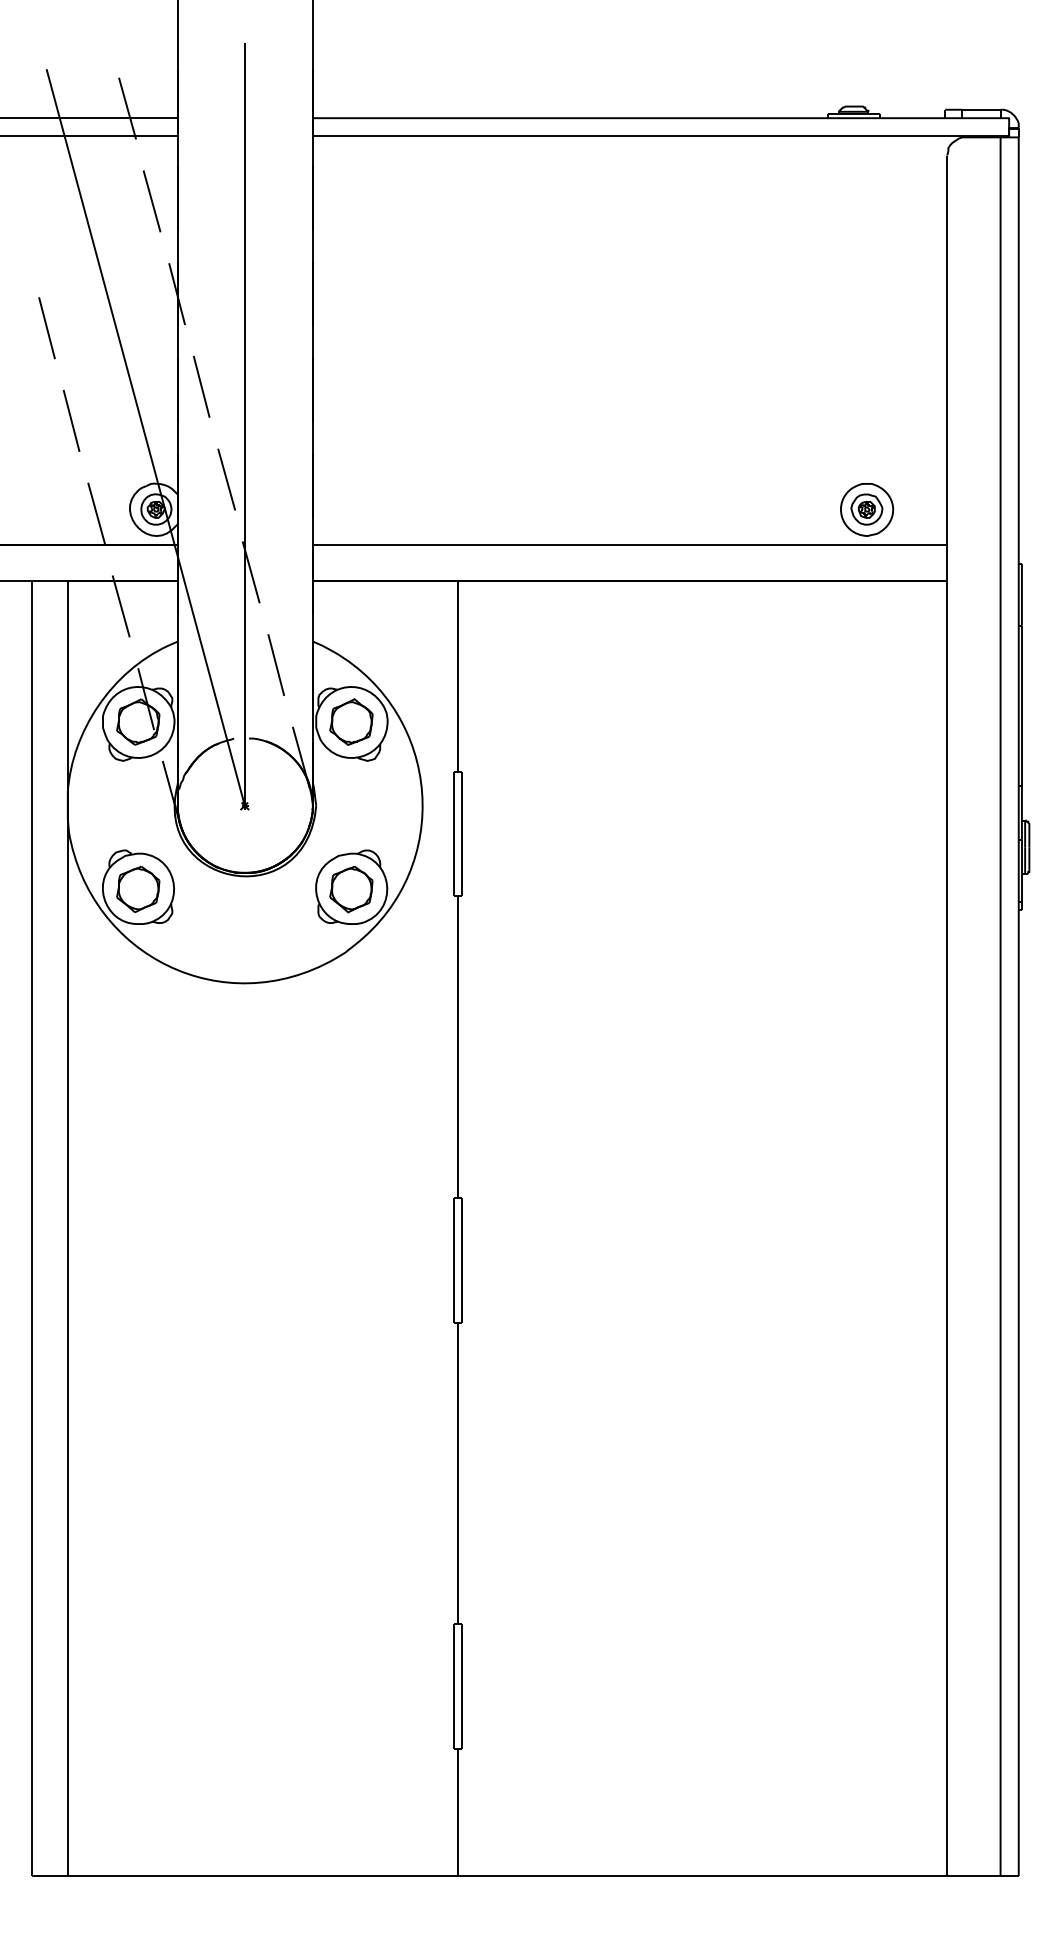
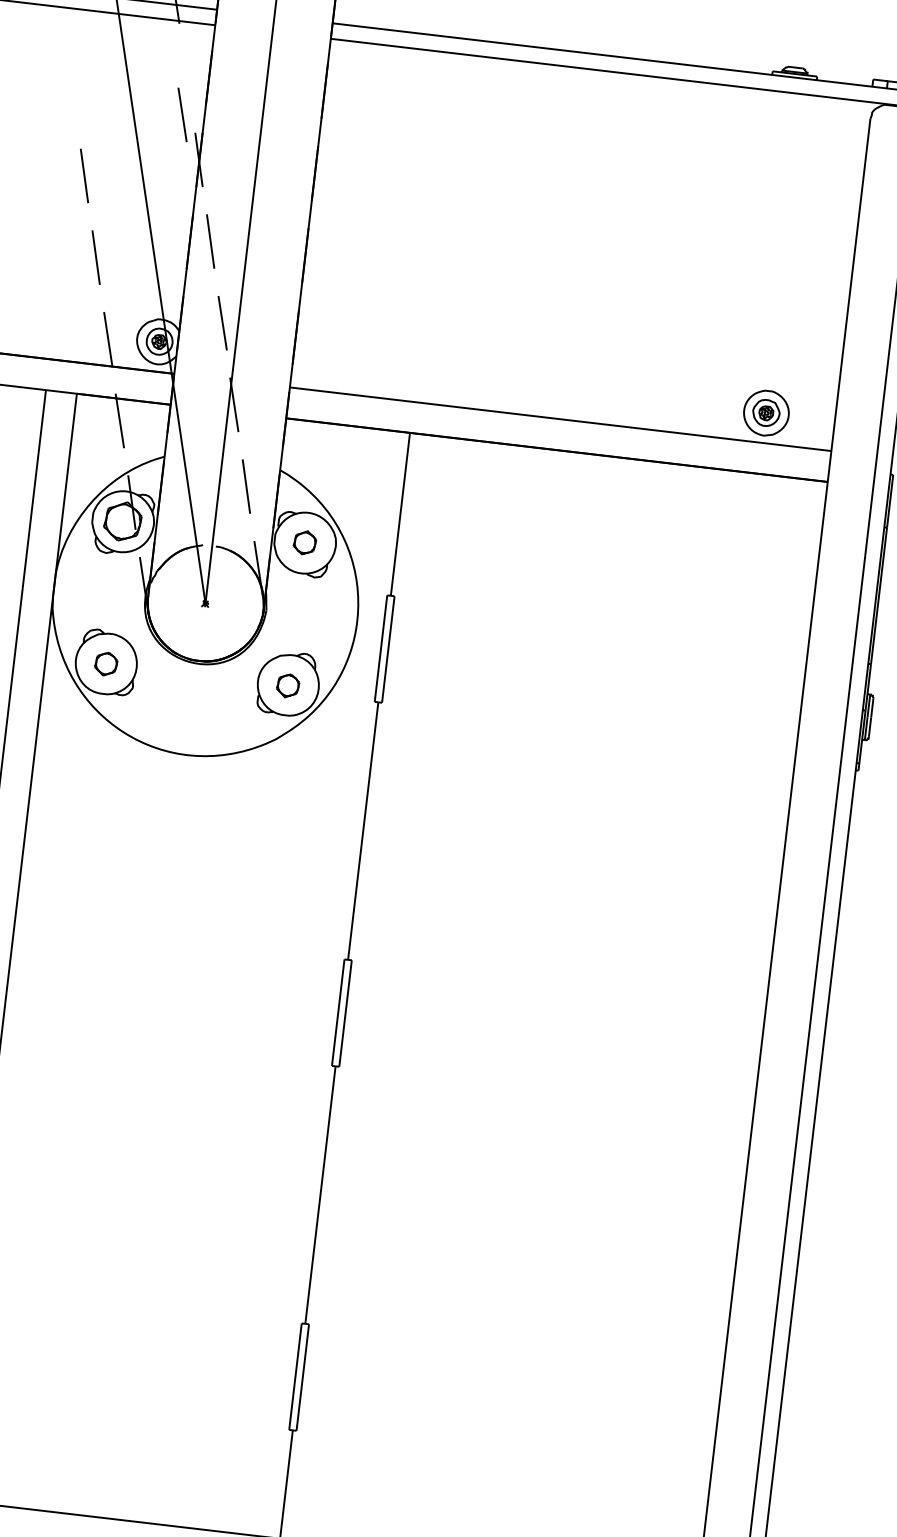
line: (151, 201) -> (182, 114), moved
part: (351, 721) -> (304, 542), size x0.6
part: (138, 888) -> (106, 663), size x0.6
part: (351, 889) -> (288, 685), size x0.6

